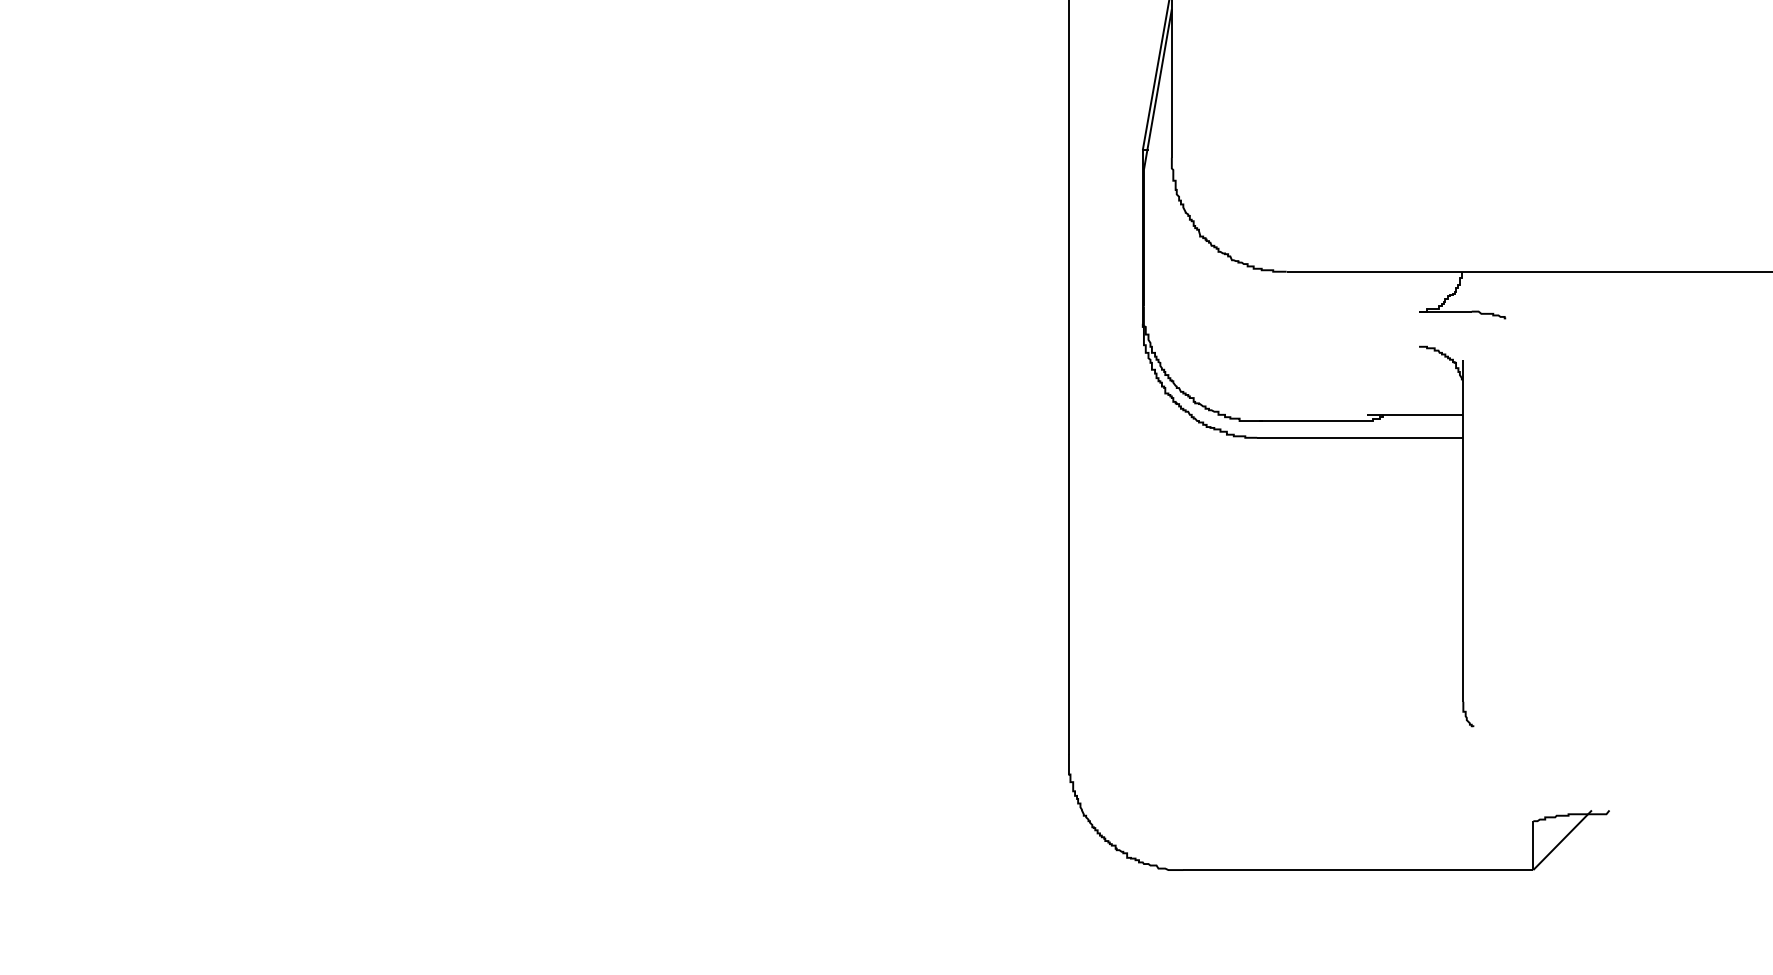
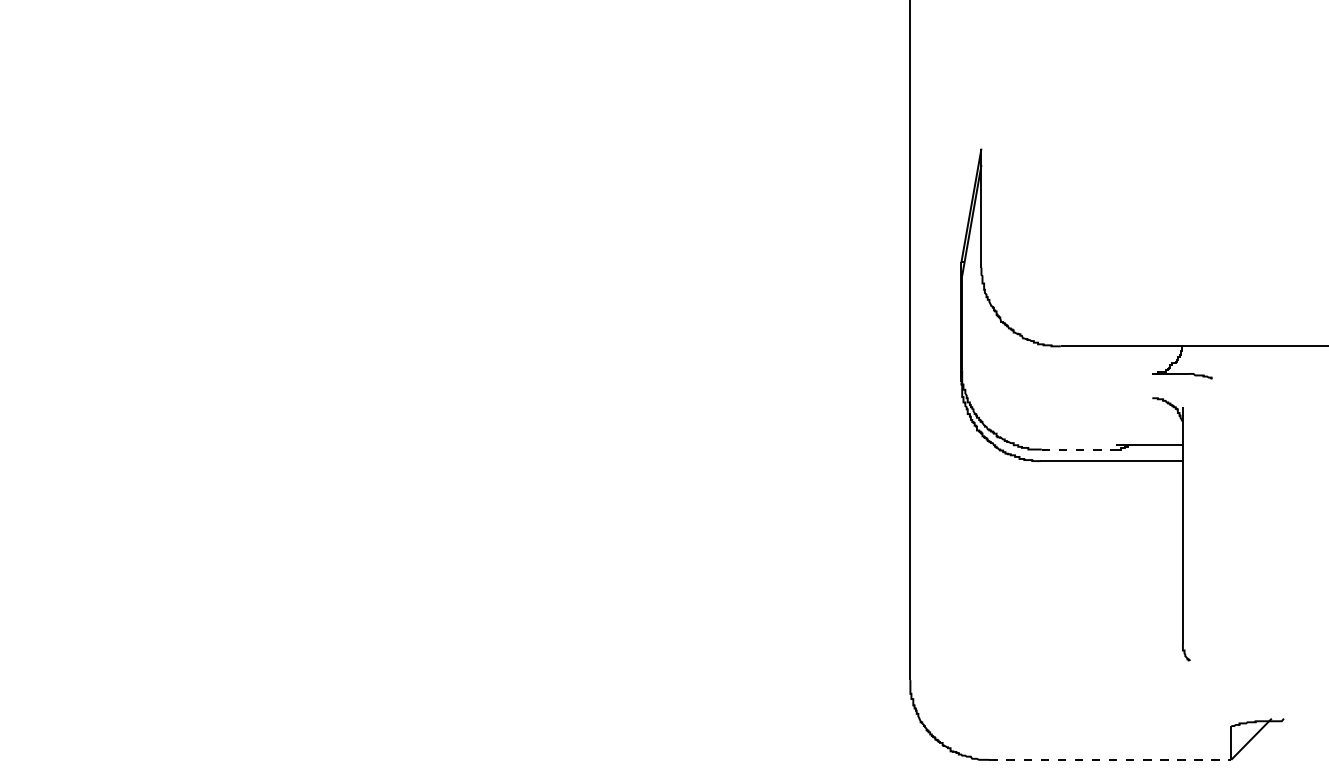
line: (1310, 420) -> (1077, 449), solid -> dashed
line: (1358, 869) -> (1110, 759), solid -> dashed

